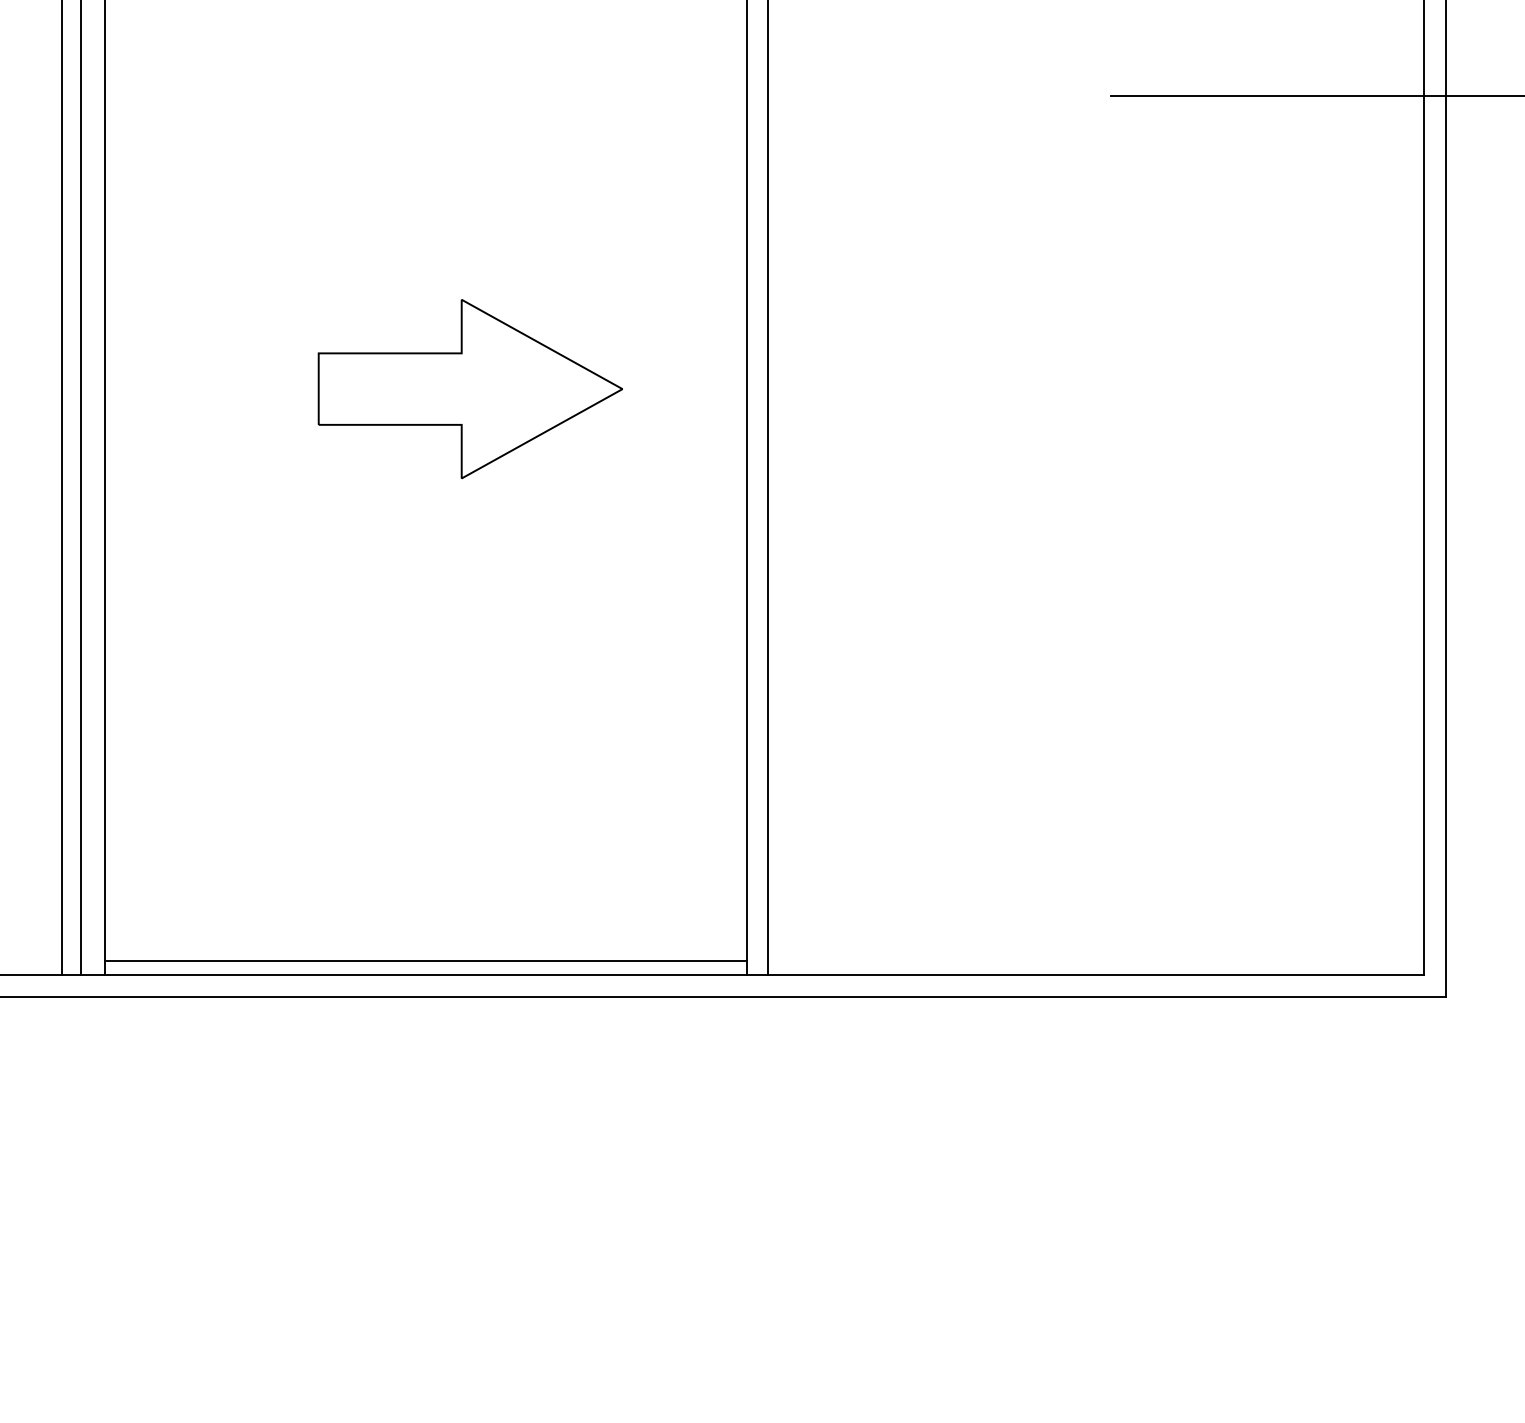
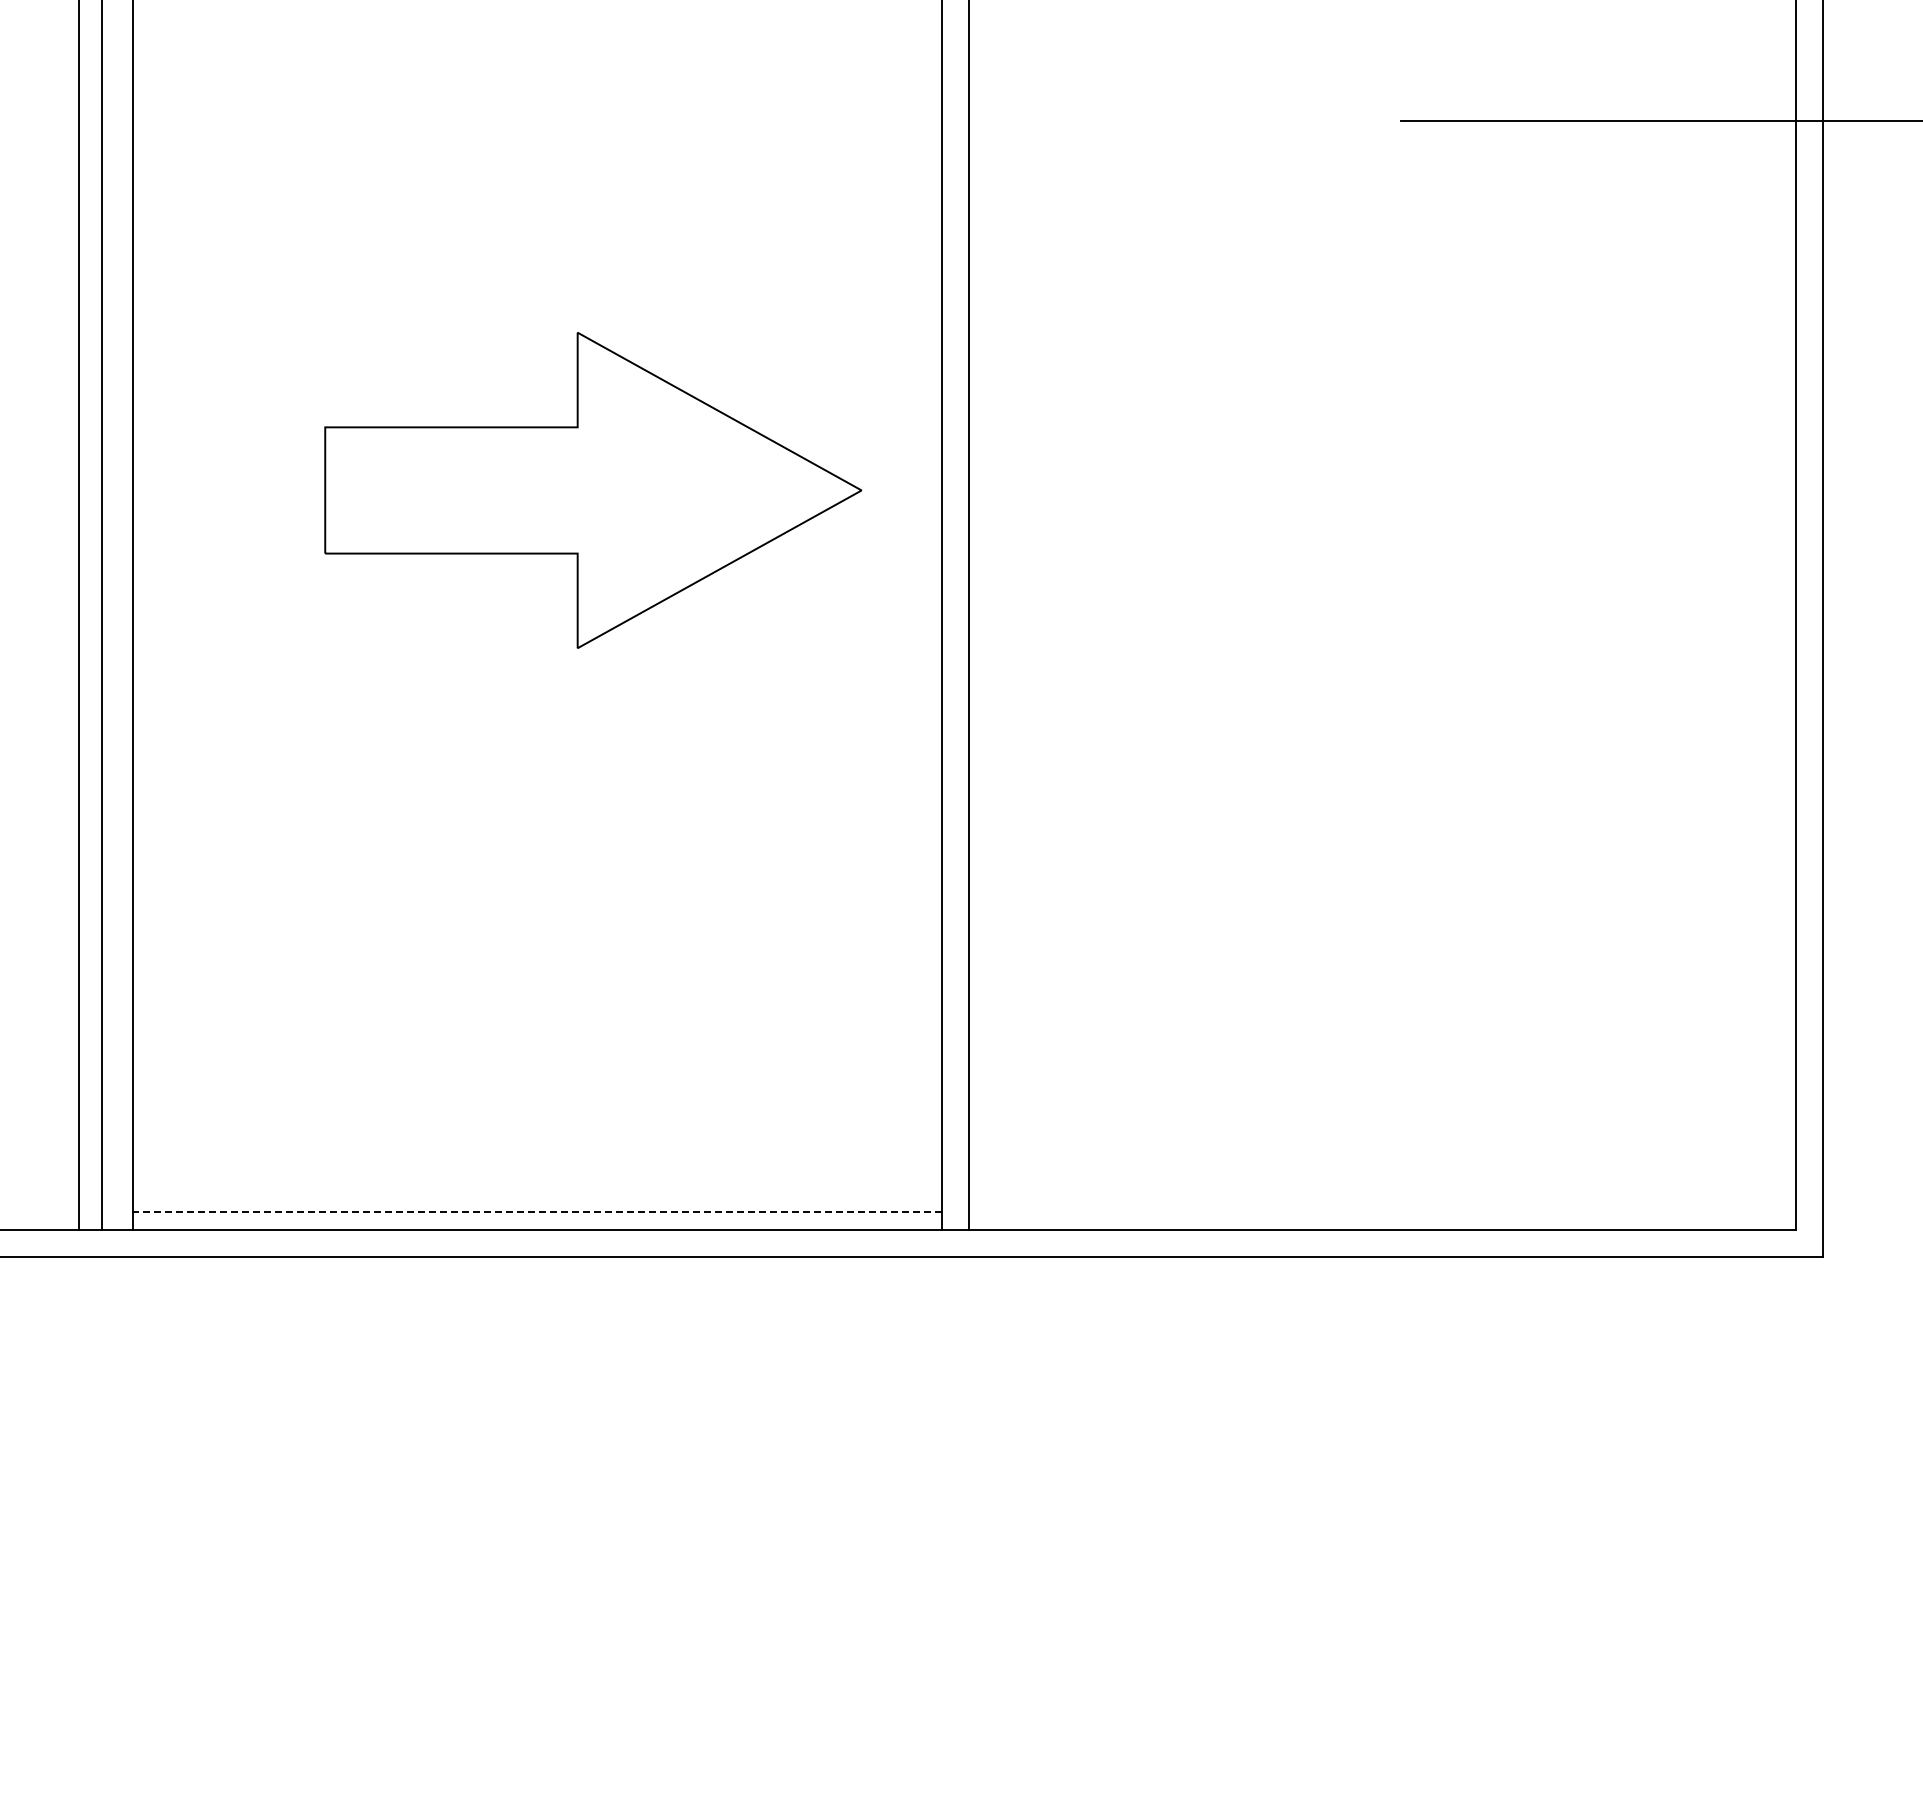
part: (470, 389) -> (593, 490), size x1.4
line: (426, 960) -> (537, 1211), solid -> dashed

